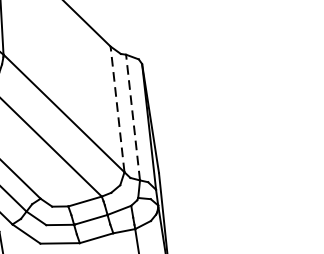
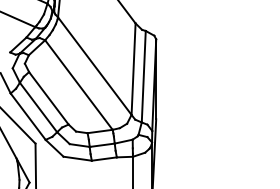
line: (117, 109) -> (133, 69), dashed -> solid
line: (132, 117) -> (143, 76), dashed -> solid

